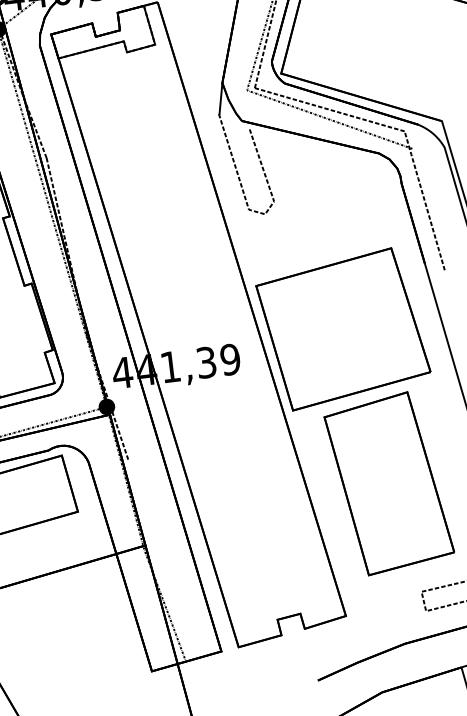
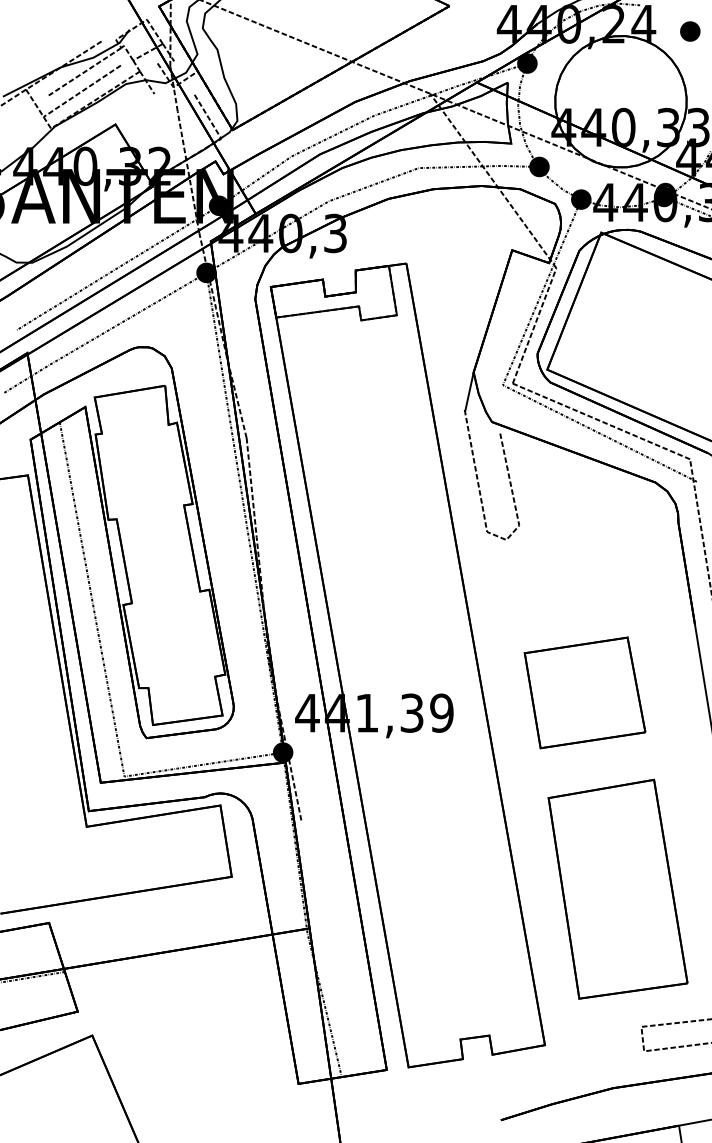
part: (342, 329) -> (584, 692), size x0.6

